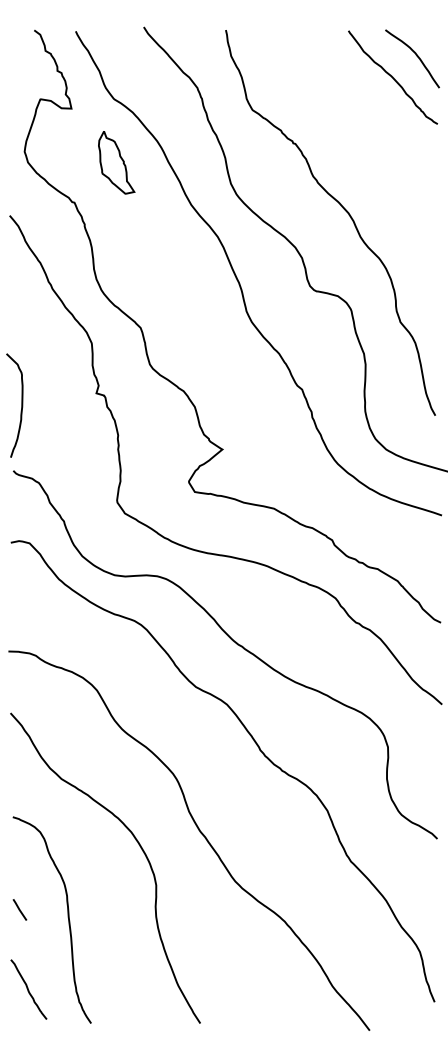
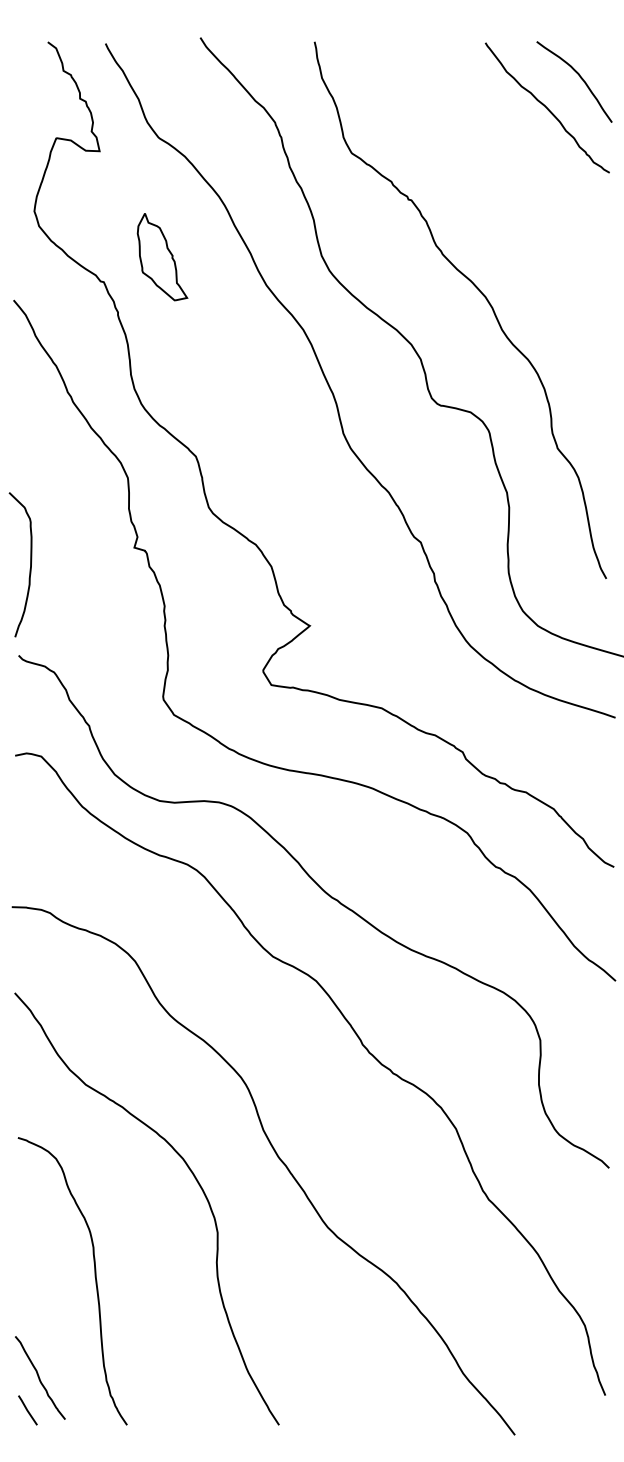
part: (116, 162) -> (162, 256), moved
line: (19, 909) -> (27, 1409), moved

